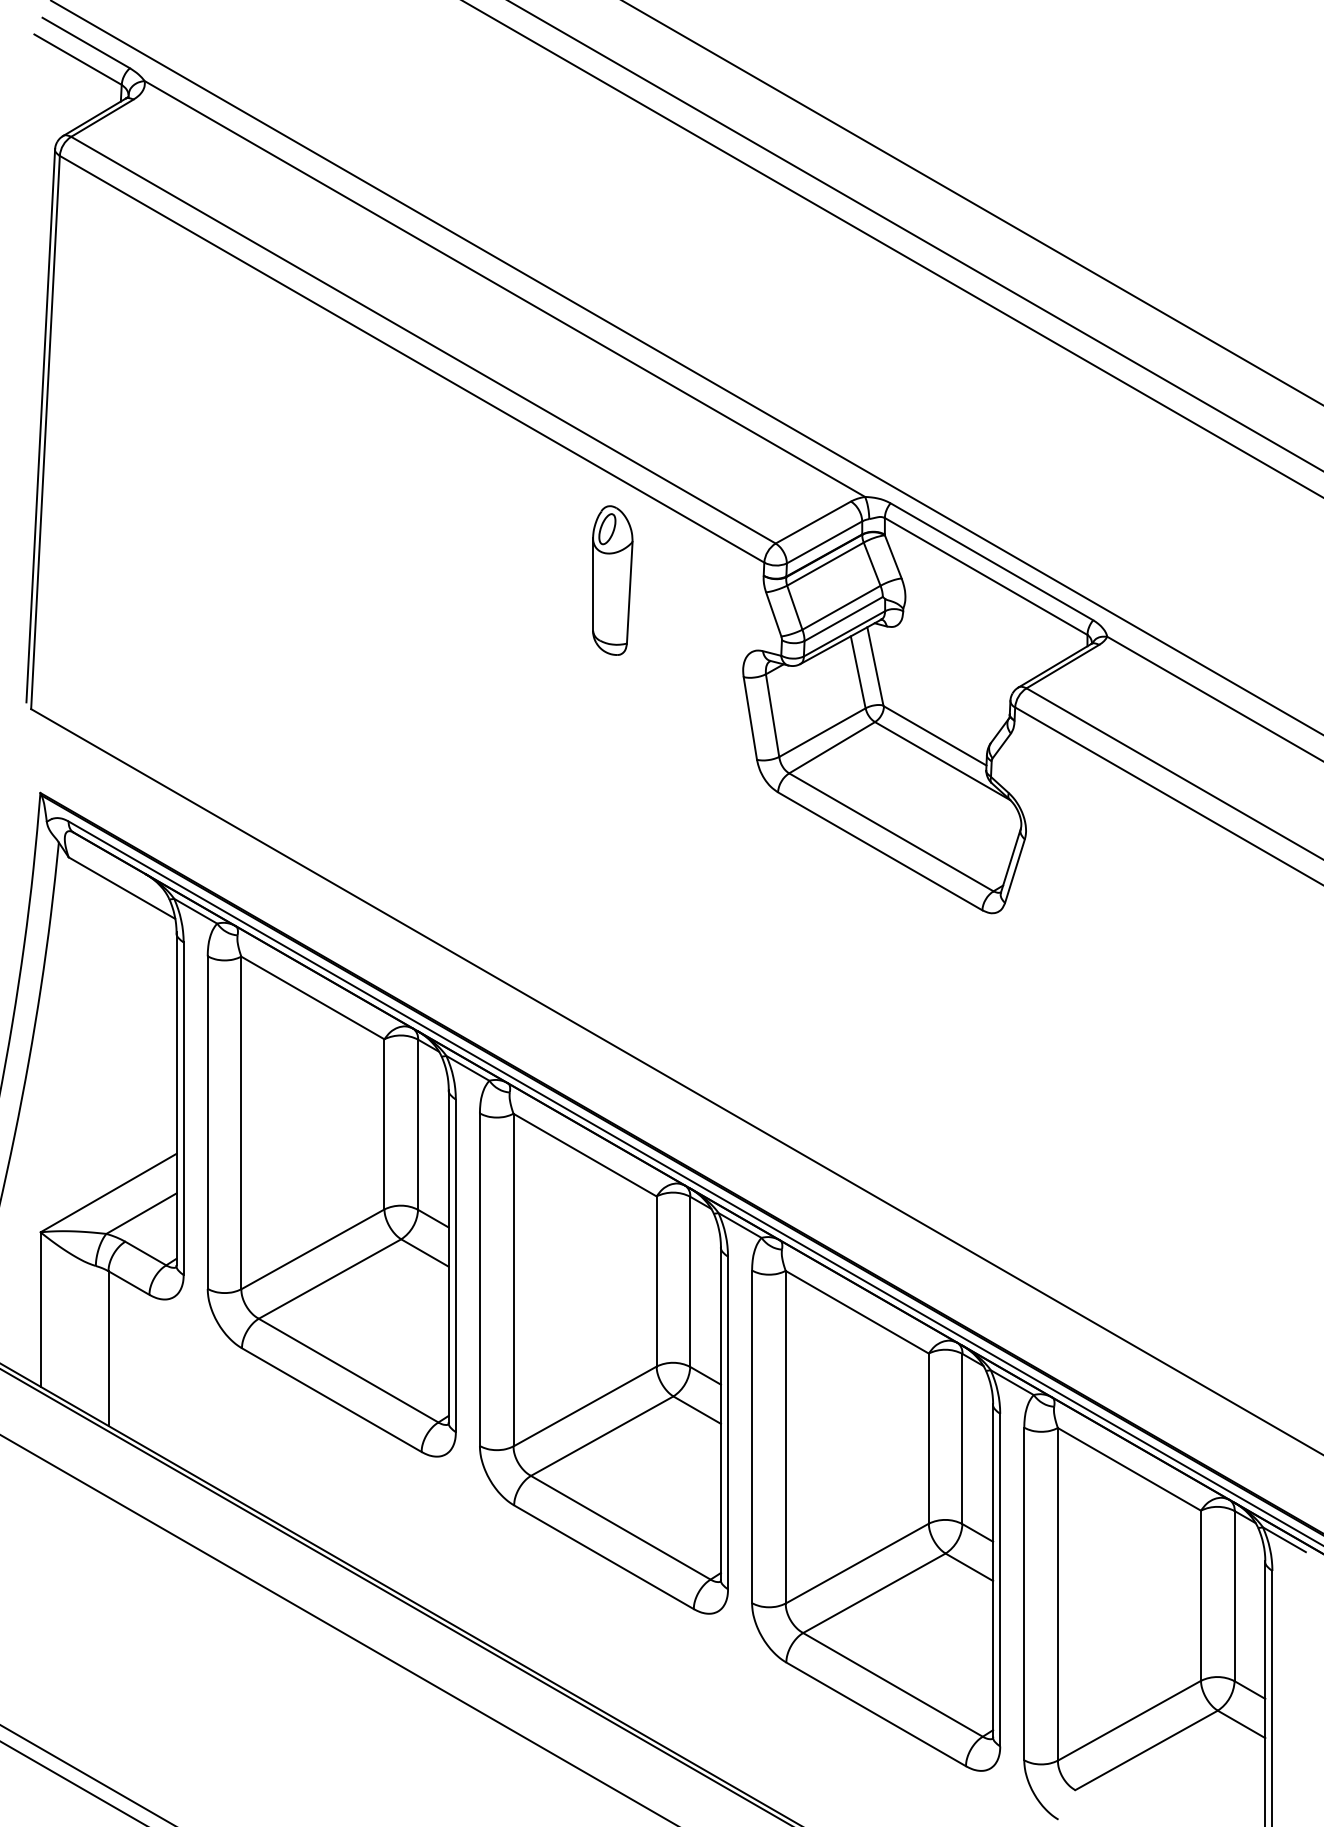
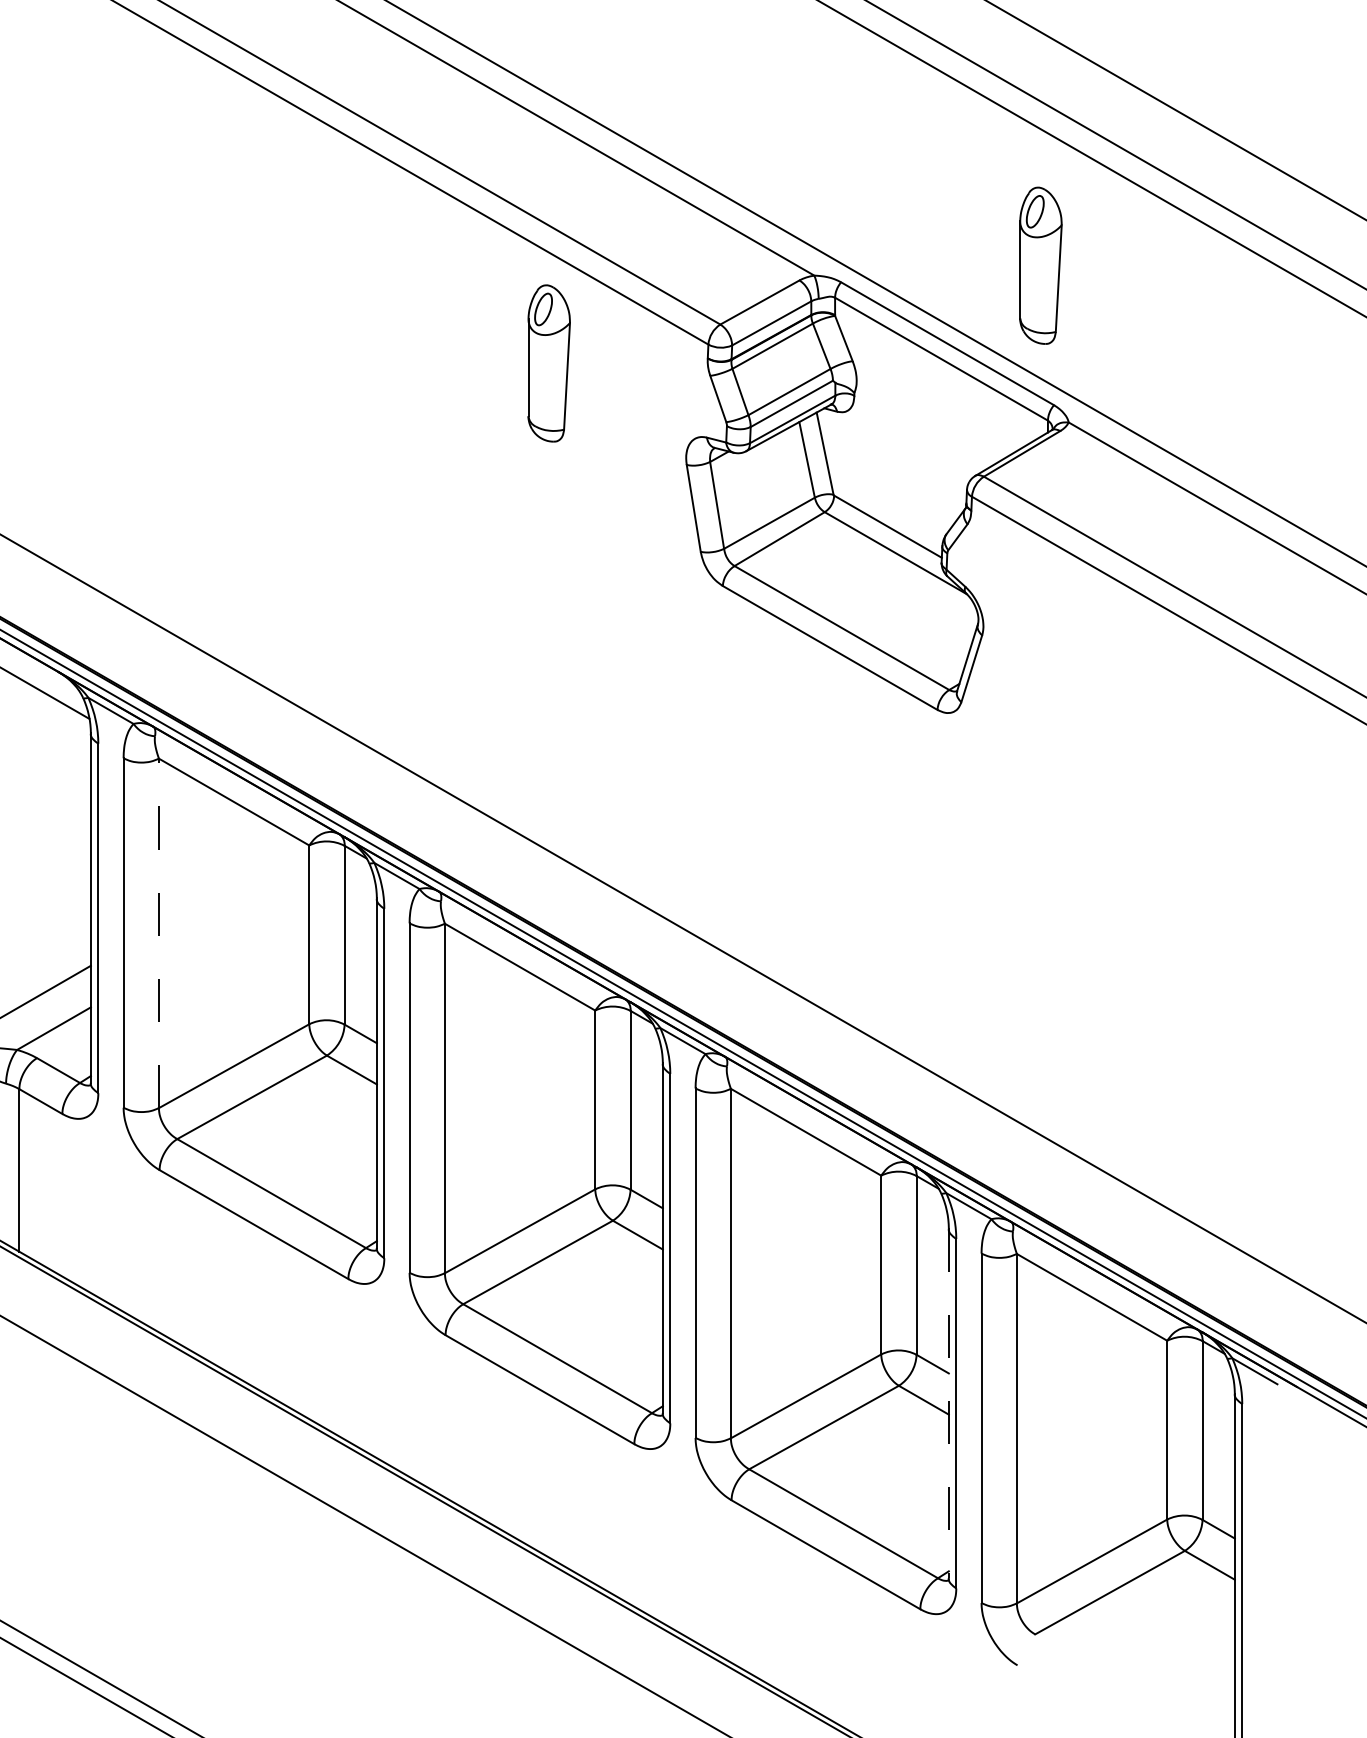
part: (1080, 487) -> (1040, 265), added
line: (241, 1122) -> (159, 932), solid -> dashed
line: (993, 1570) -> (949, 1403), solid -> dashed

